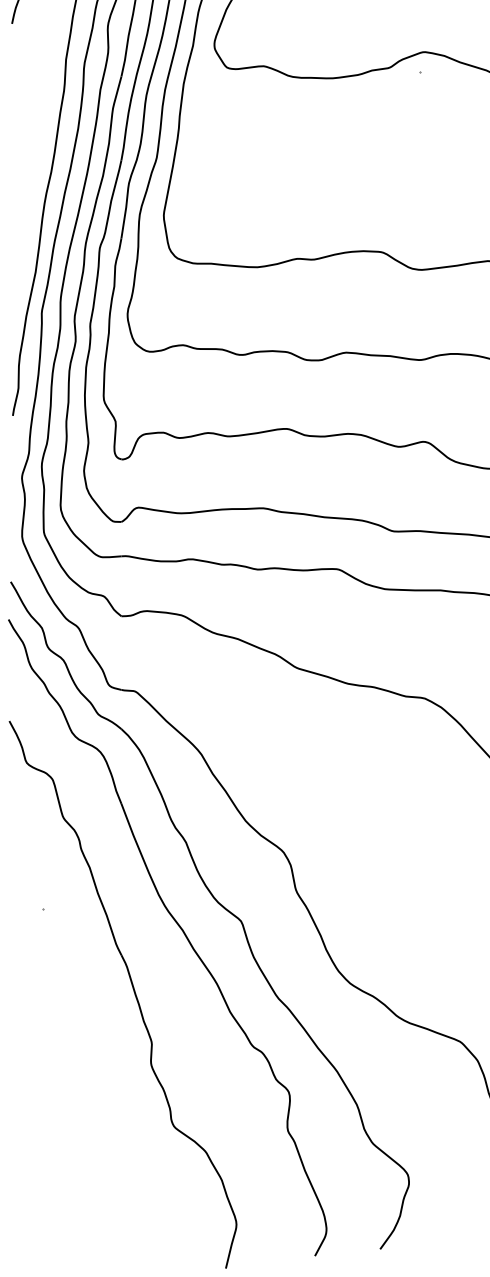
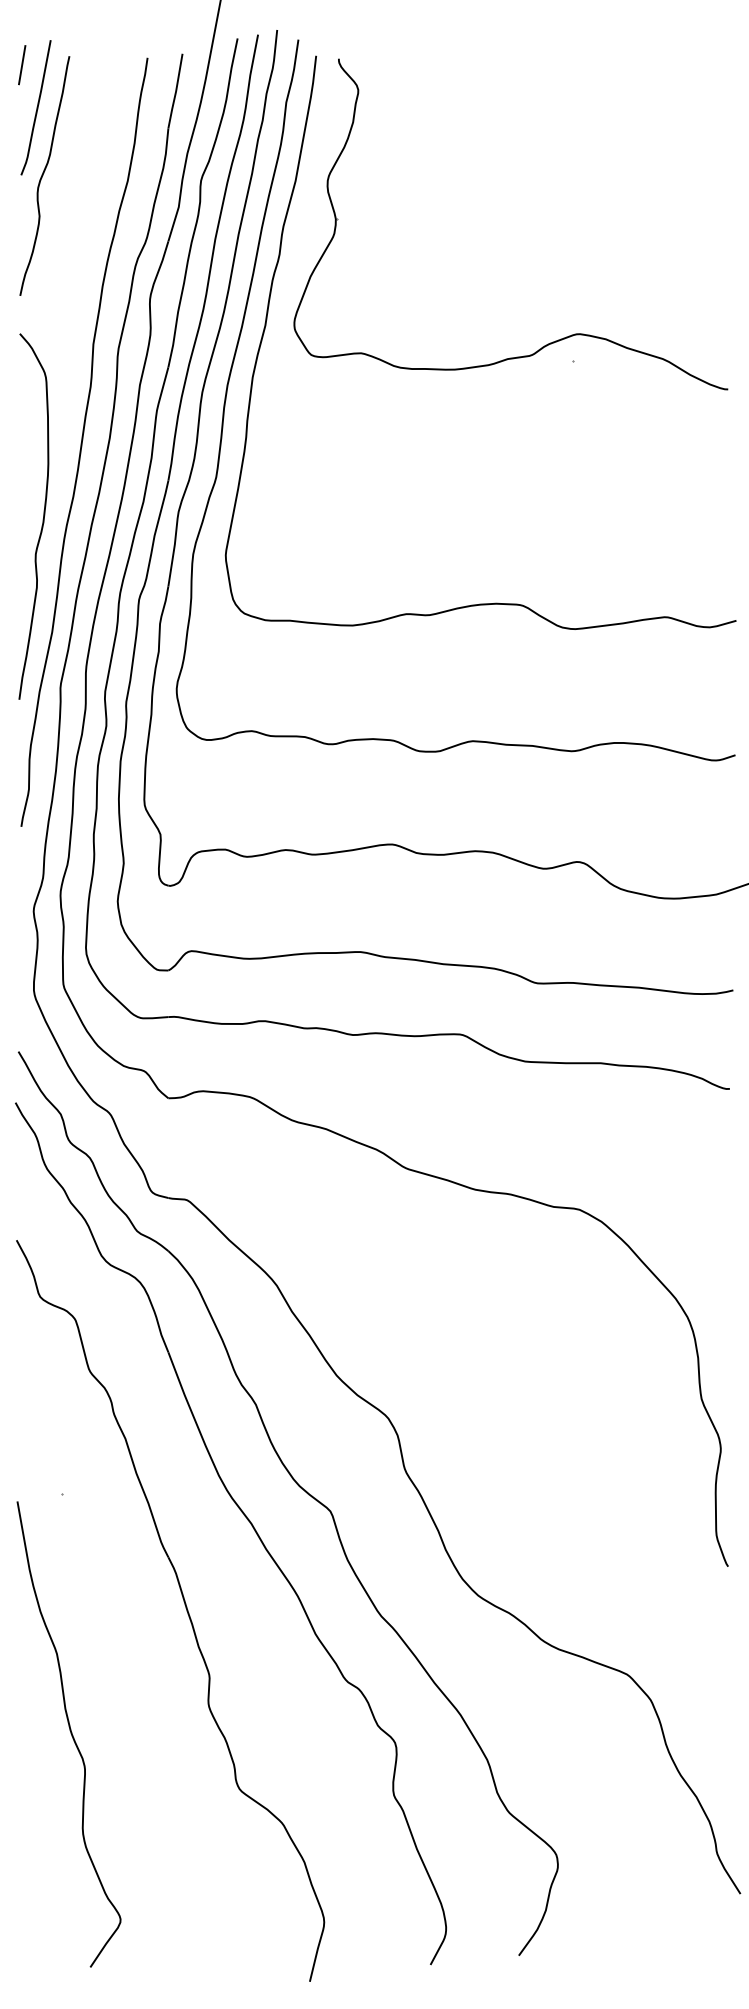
curve: (28, 188) -> (42, 519), added
curve: (49, 1085) -> (70, 1733), added

